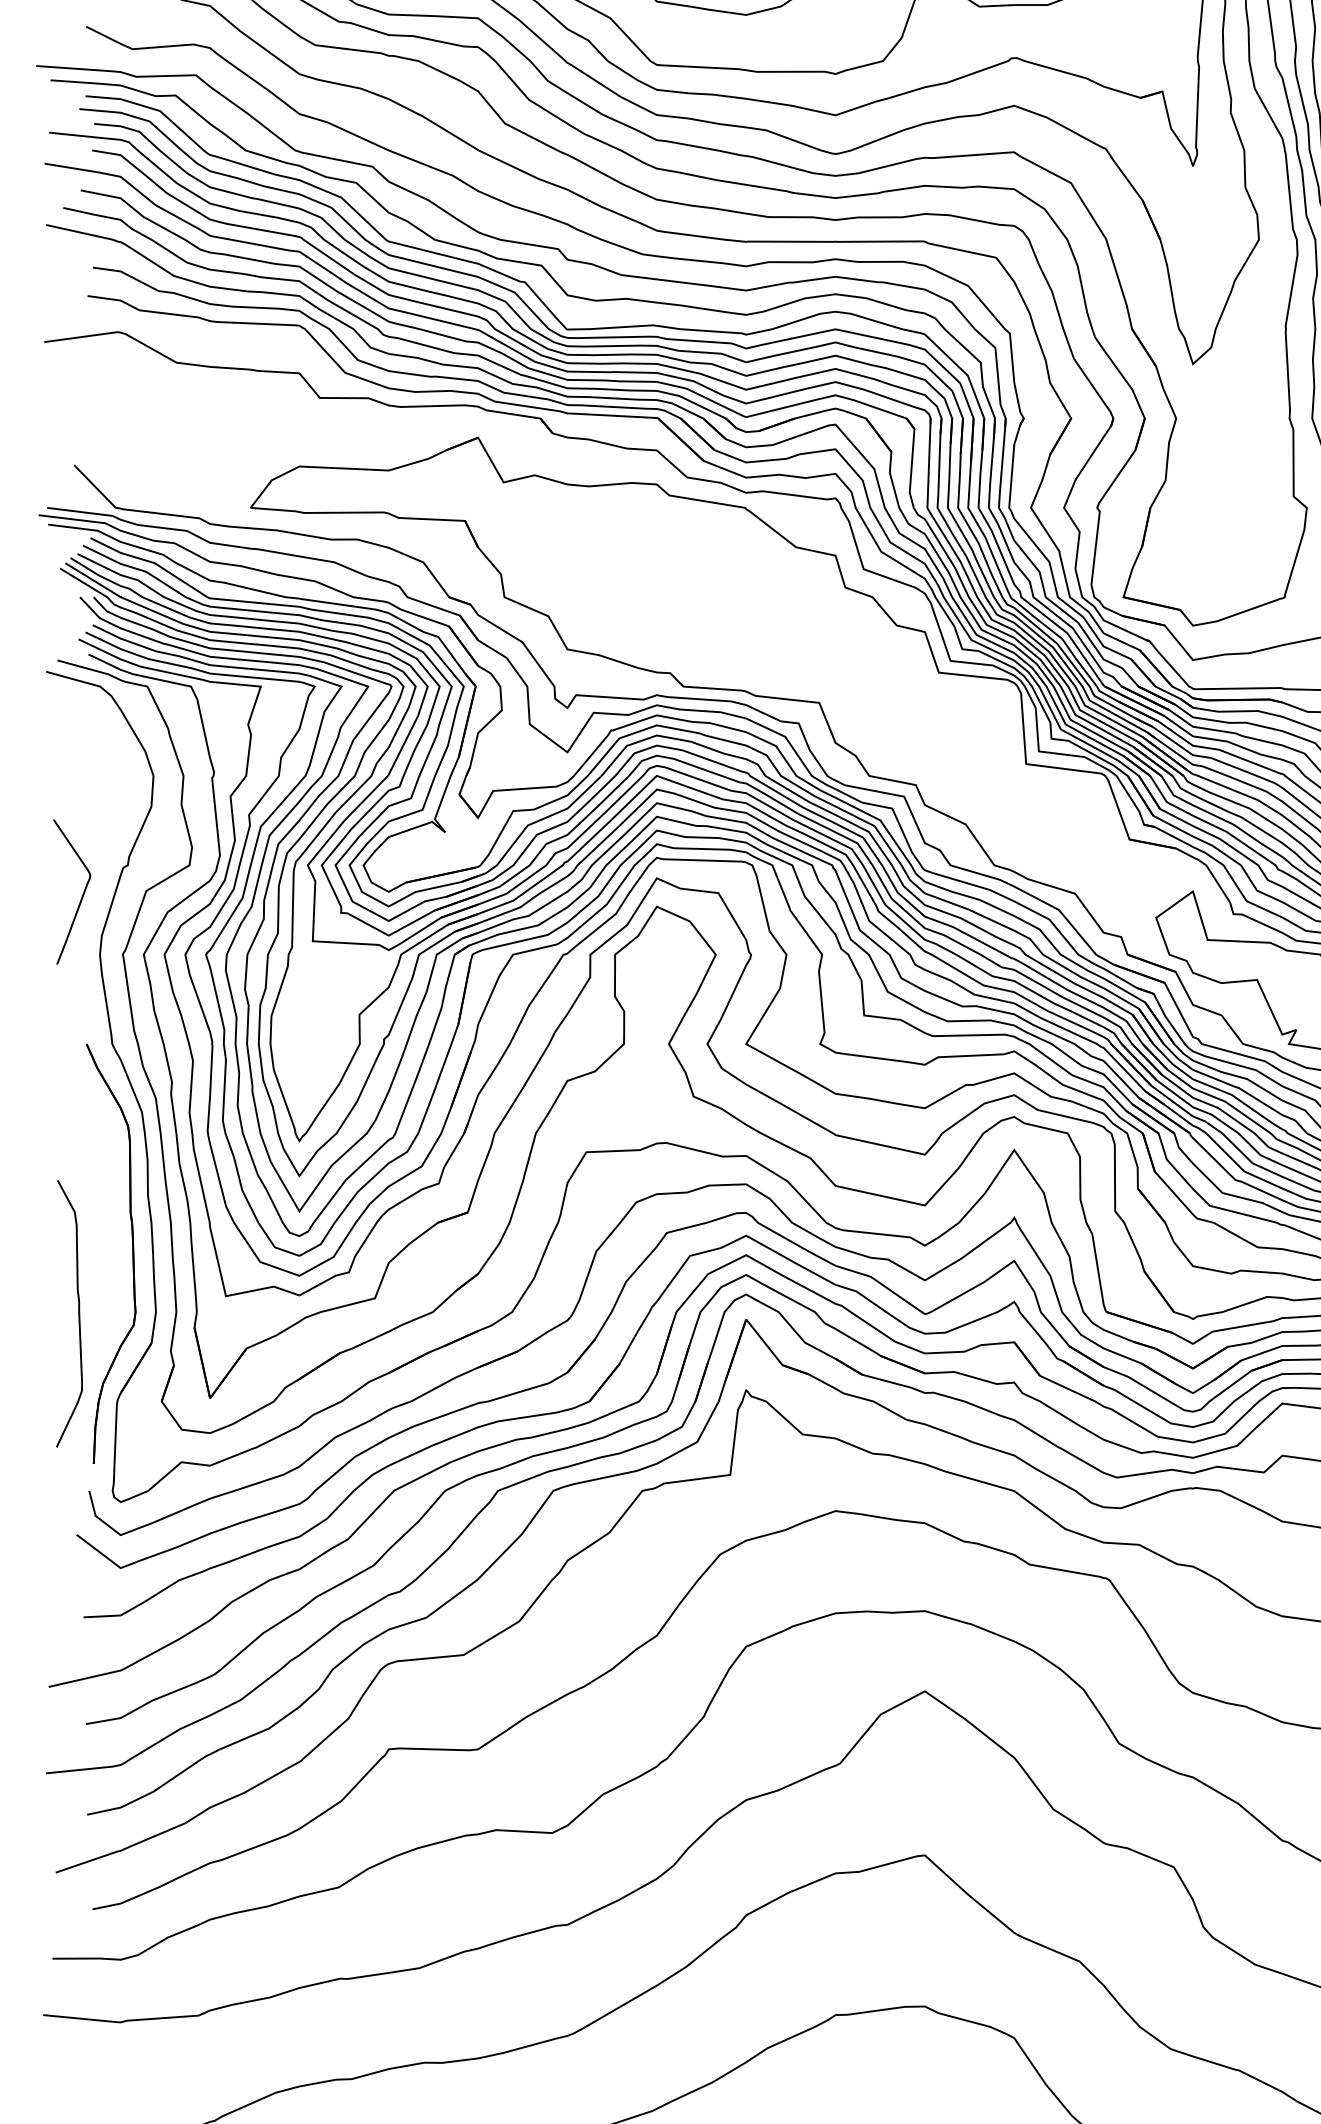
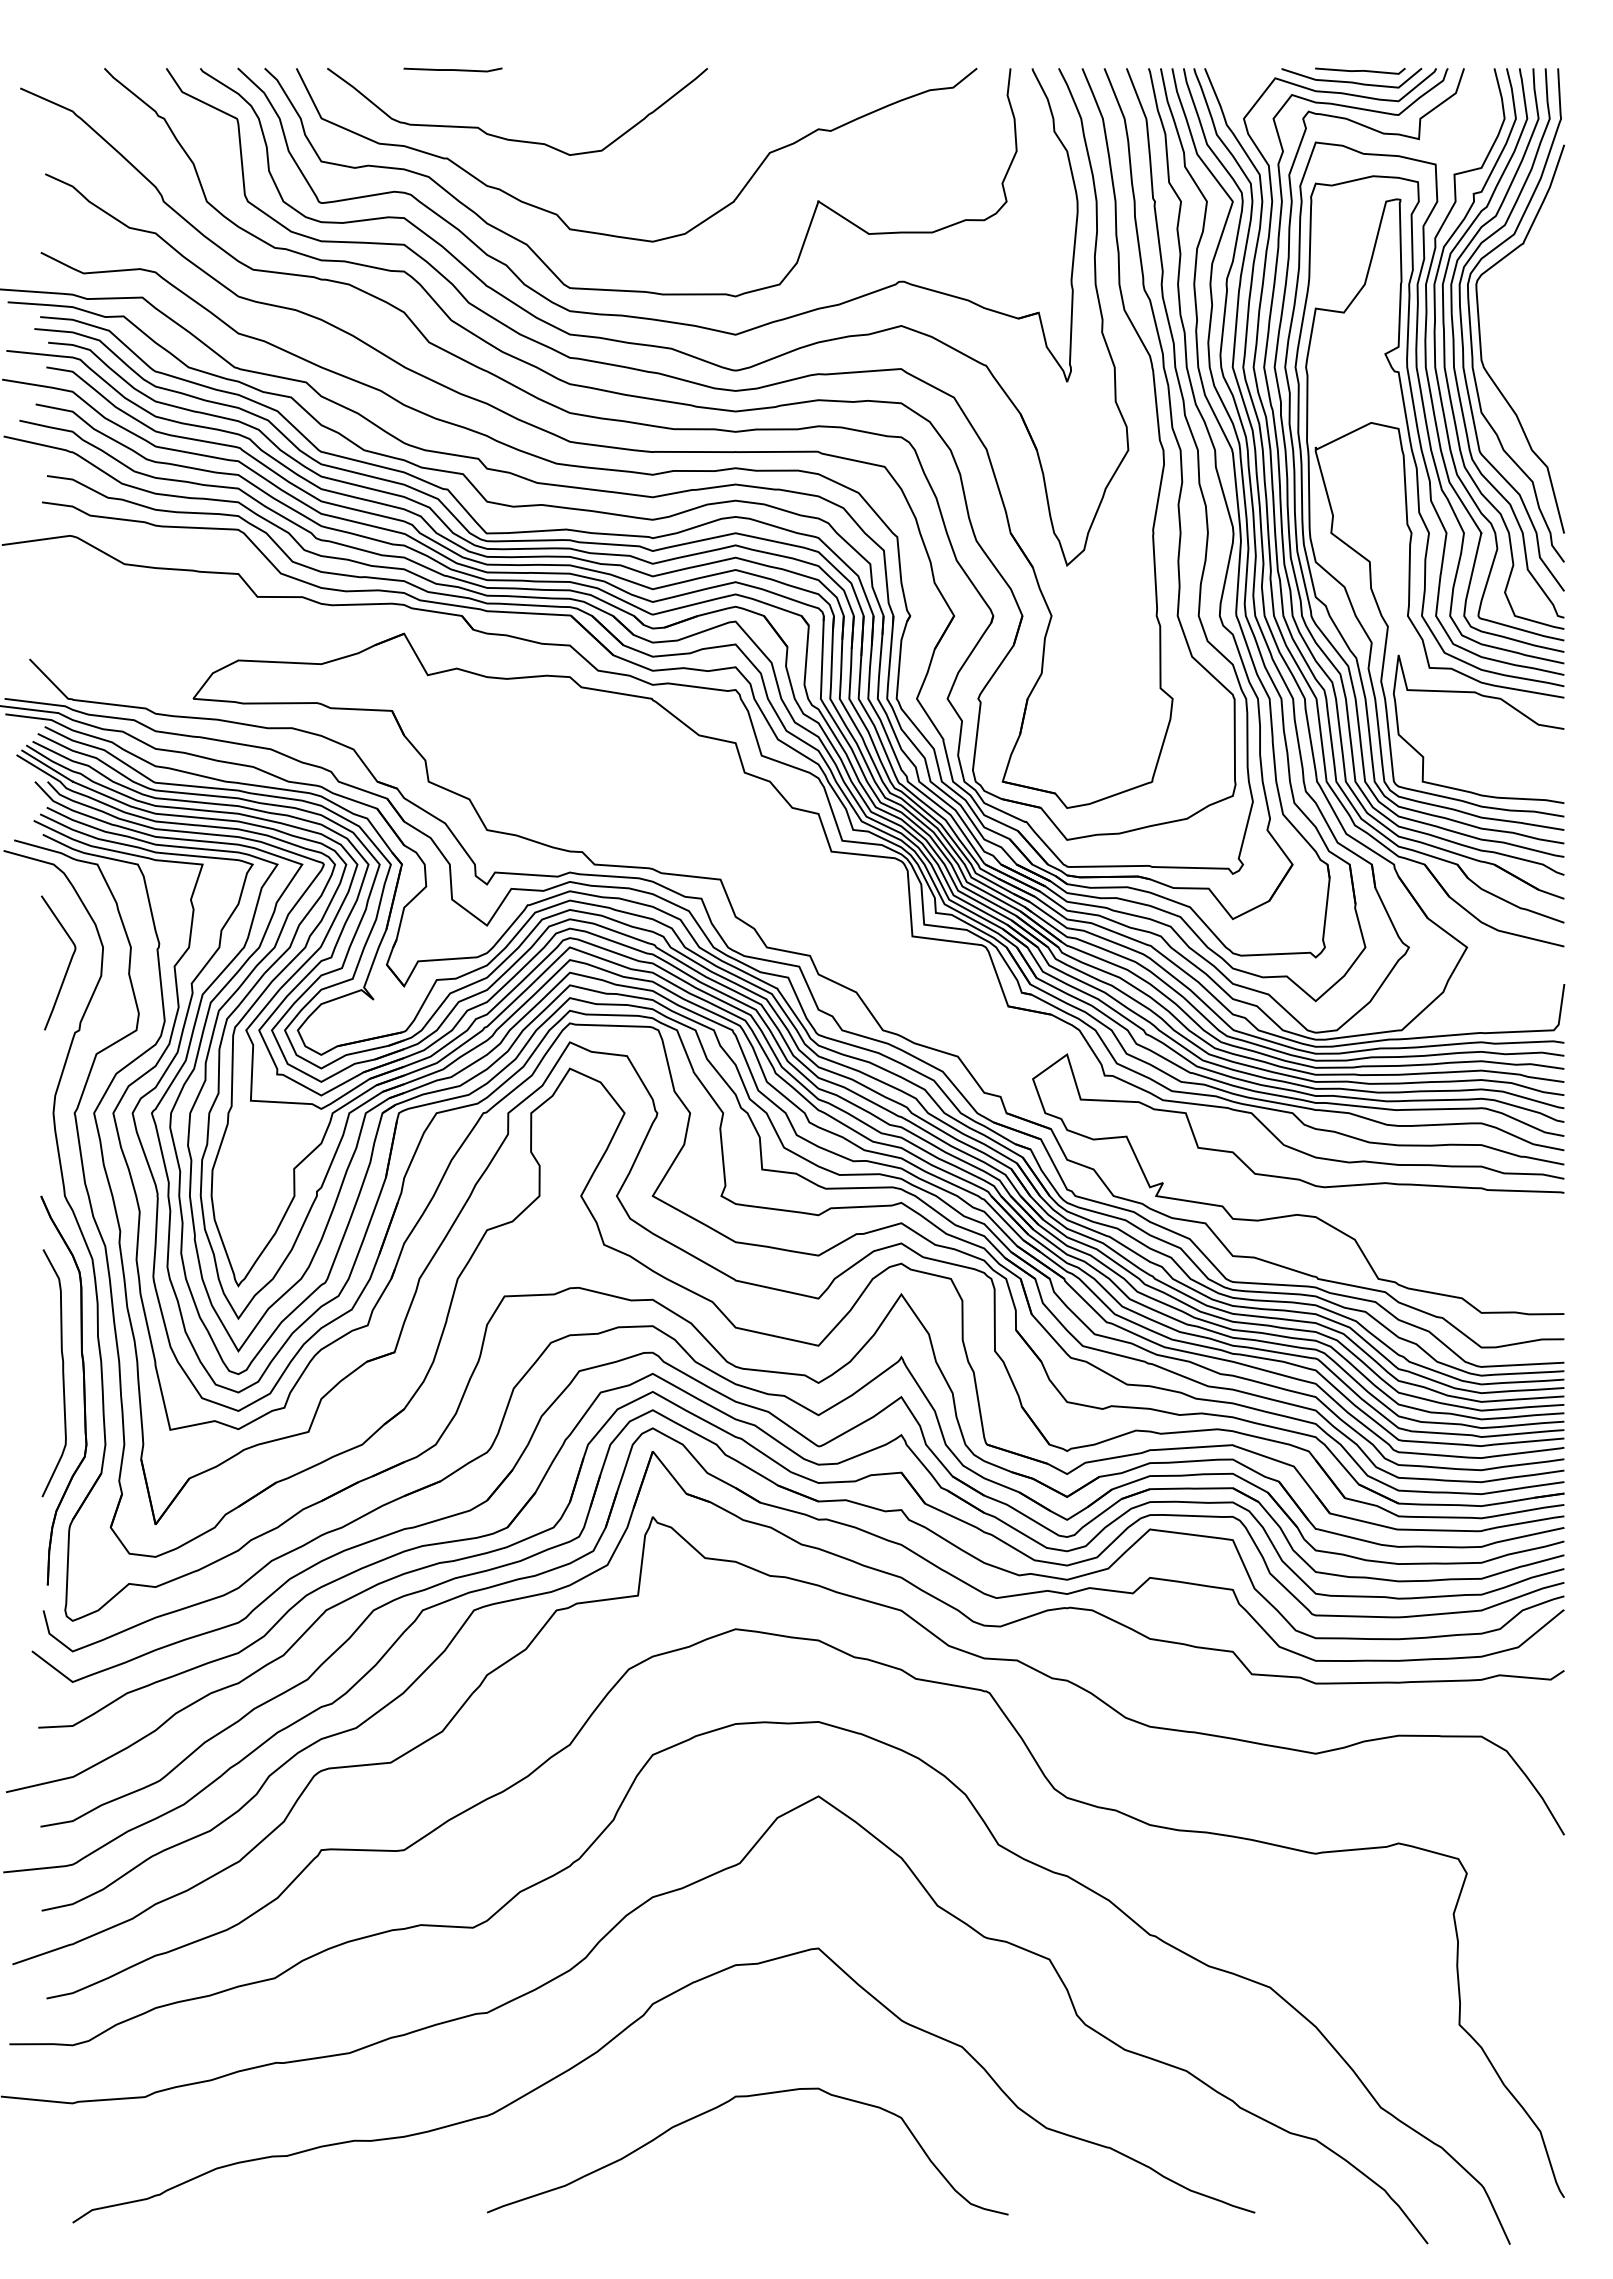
curve: (81, 895) -> (67, 966), moved
curve: (78, 1314) -> (62, 1373), moved

